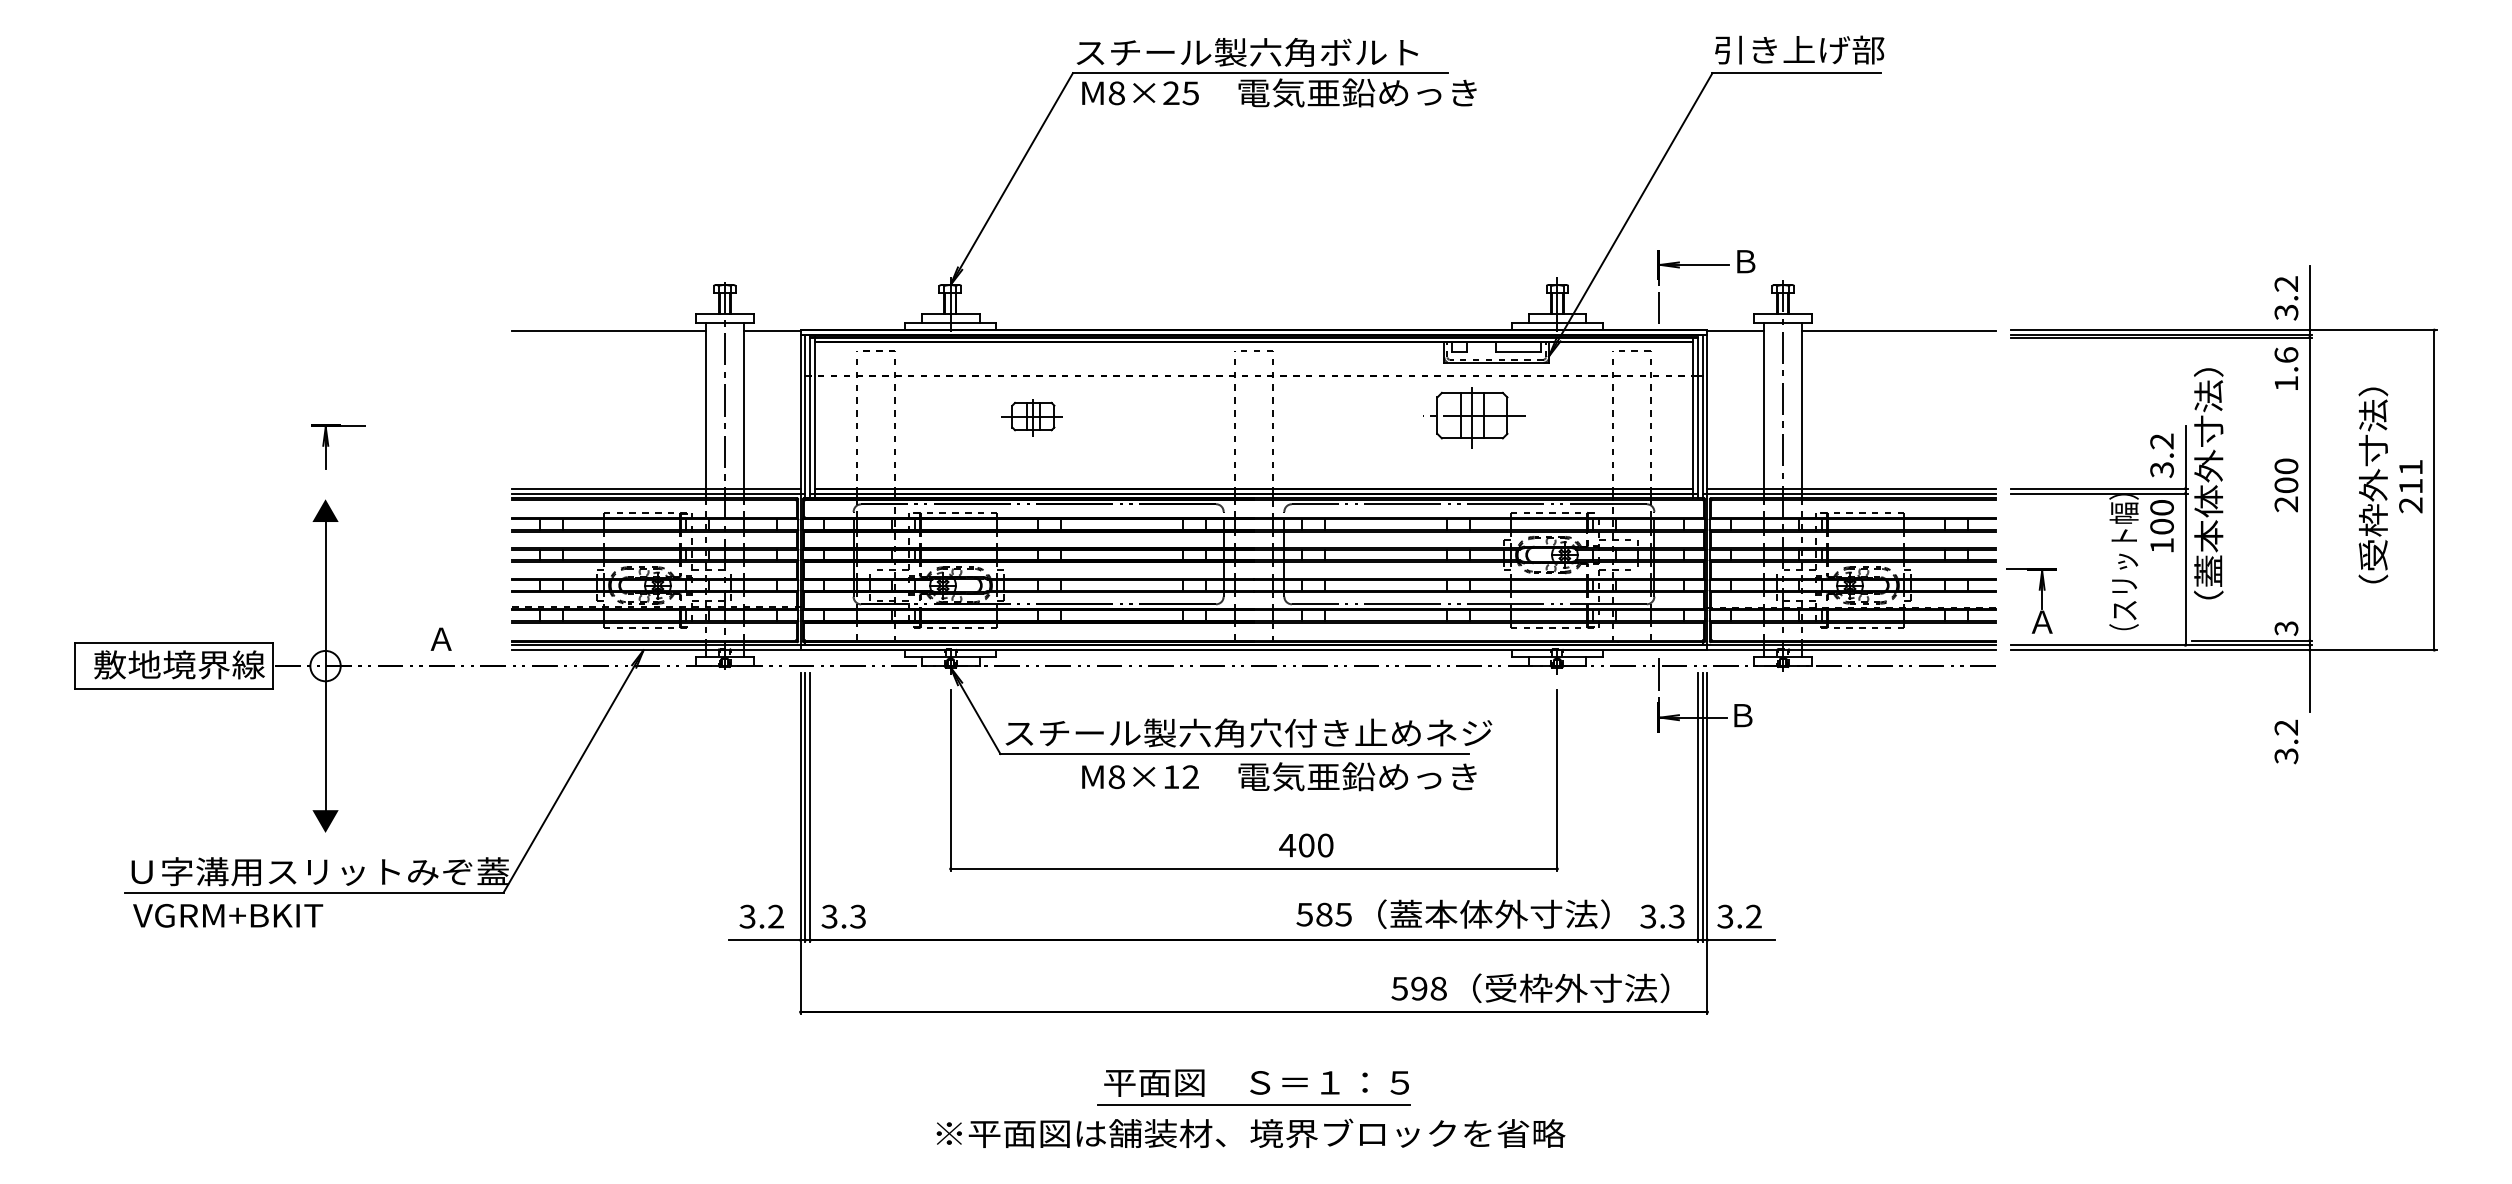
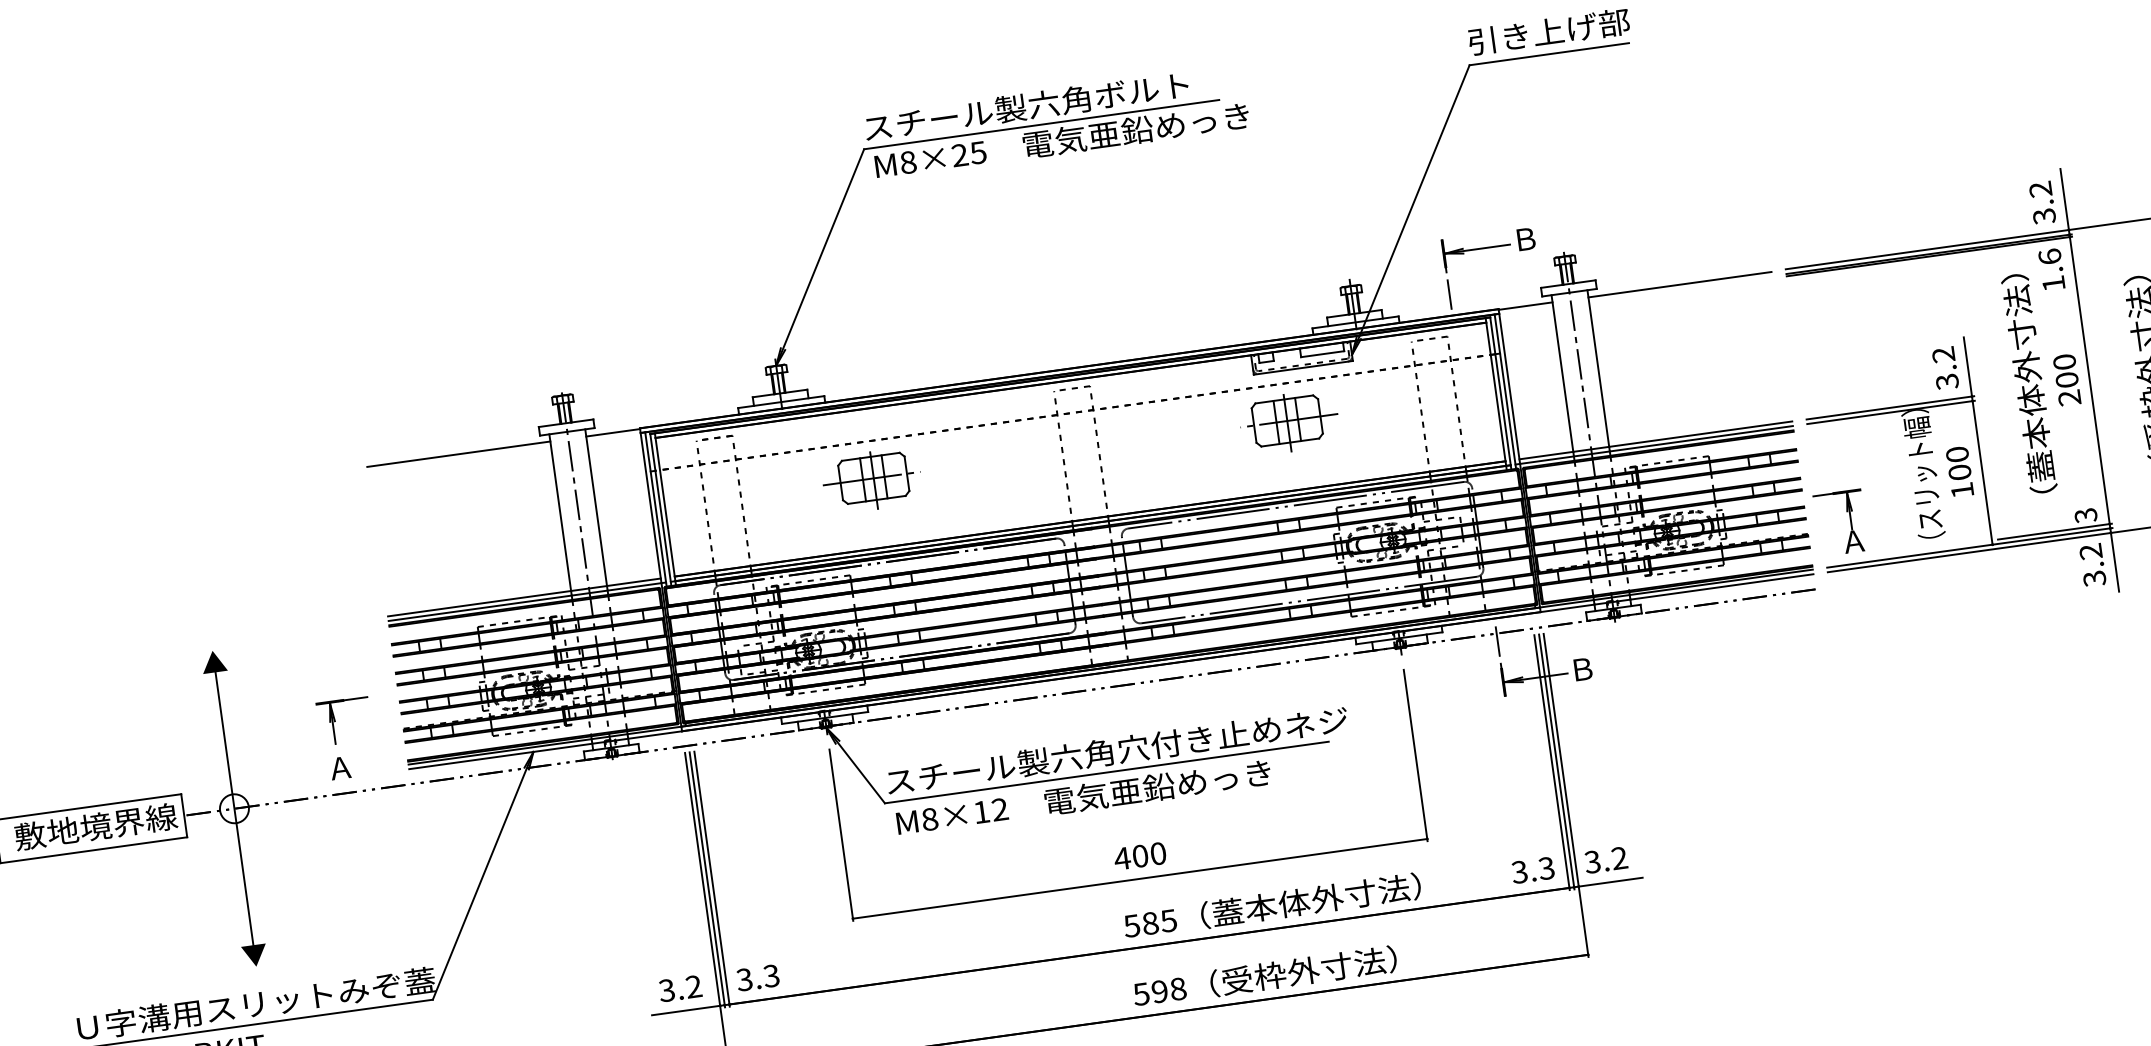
part: (1029, 417) -> (868, 480), size x1.67
part: (329, 446) -> (336, 721), moved
text: (2208, 483) -> (2029, 383), moved
text: (2161, 526) -> (1959, 472), moved
text: (2286, 741) -> (2092, 564), moved
text: (1279, 776) -> (1083, 797), moved
text: (1306, 845) -> (1140, 856), moved
text: (1452, 914) -> (1271, 906), moved
text: (1530, 988) -> (1265, 976), moved

